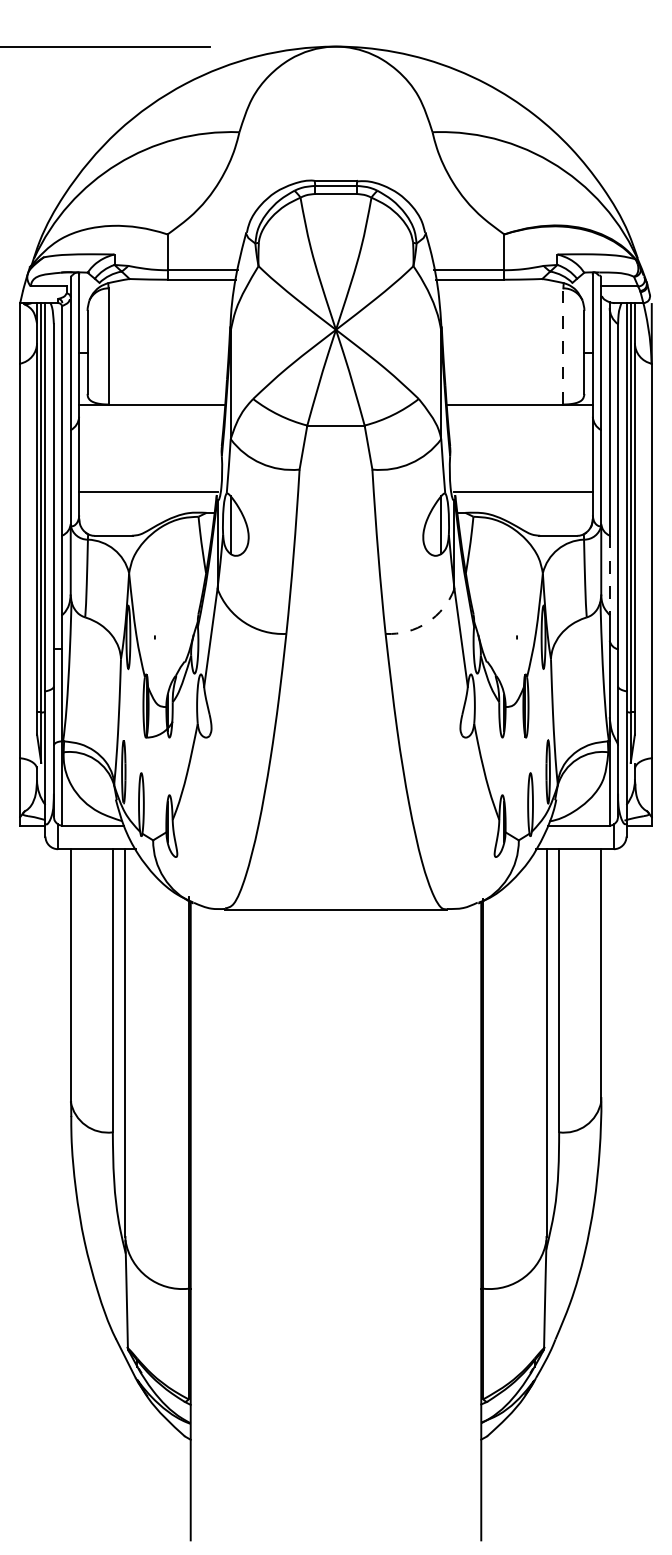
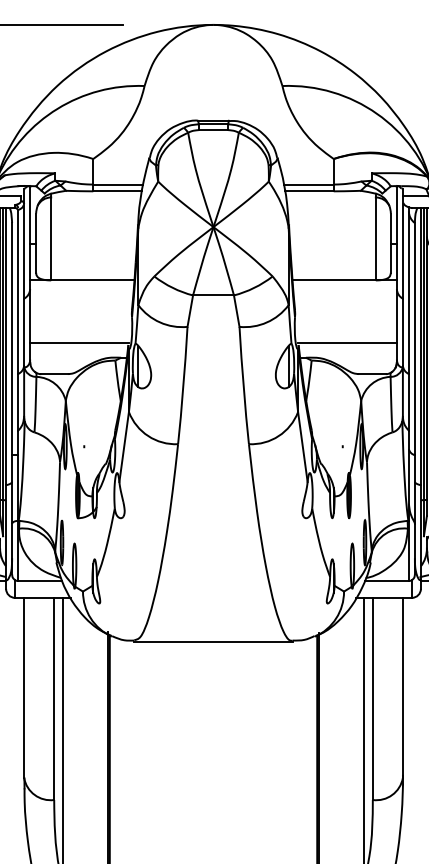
line: (563, 345) -> (375, 238), dashed -> solid
line: (609, 575) -> (408, 402), dashed -> solid
arc: (427, 622) -> (278, 436), dashed -> solid

